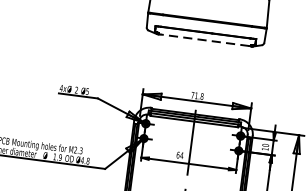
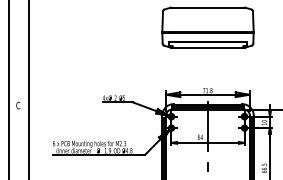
line: (204, 40) -> (207, 47), dashed -> solid

